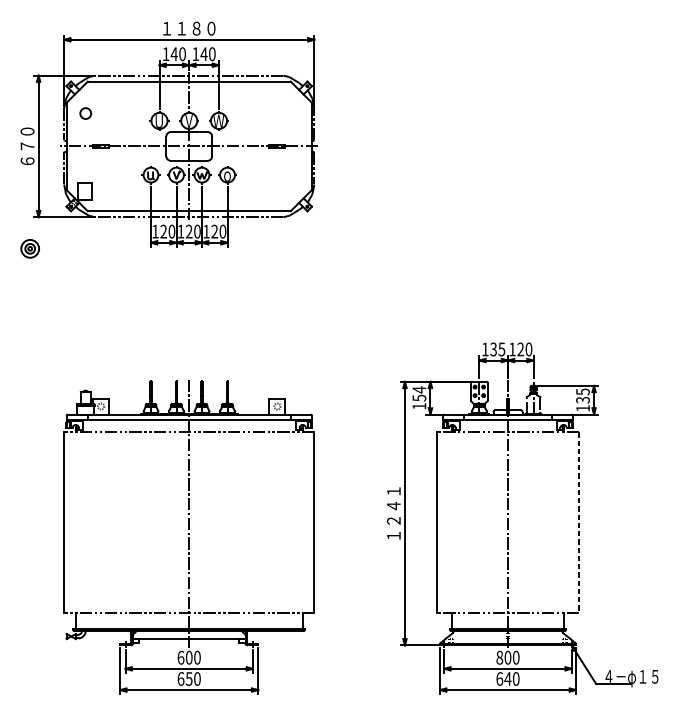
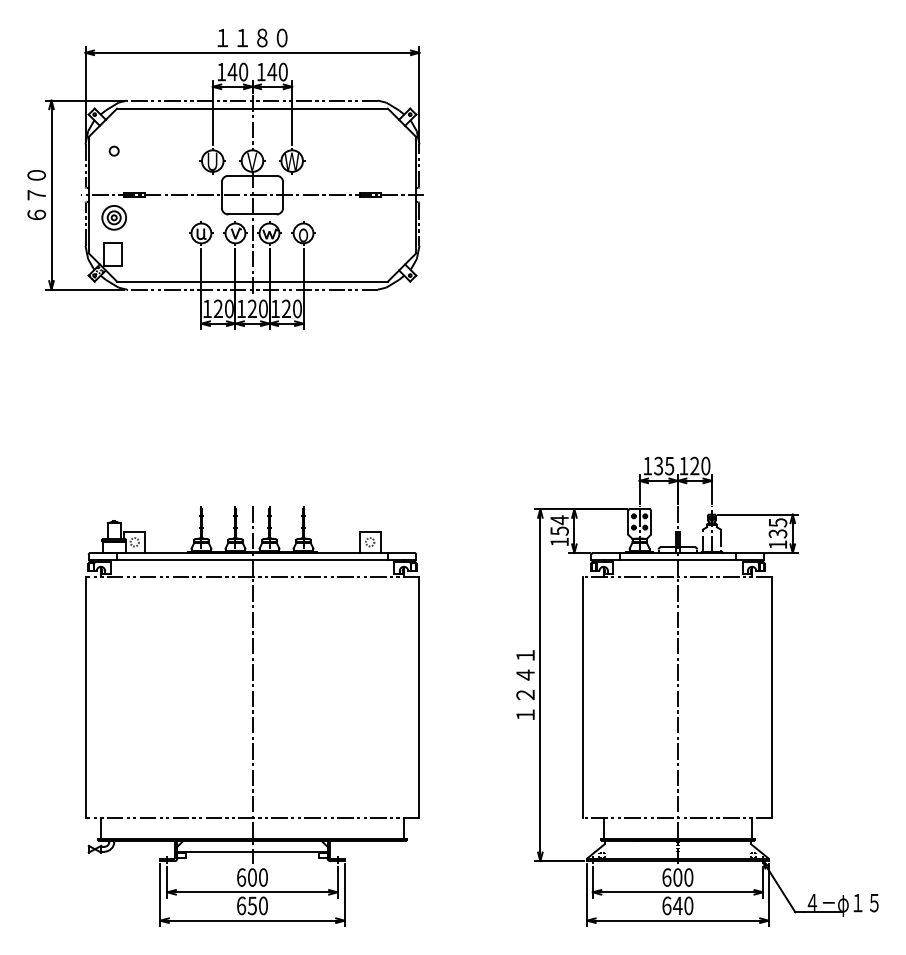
circle: (85, 112) -> (113, 150), size x0.62
part: (29, 248) -> (113, 217), moved
line: (578, 522) -> (772, 697), dashed -> solid
text: (499, 657) -> (666, 877), 800 -> 600

